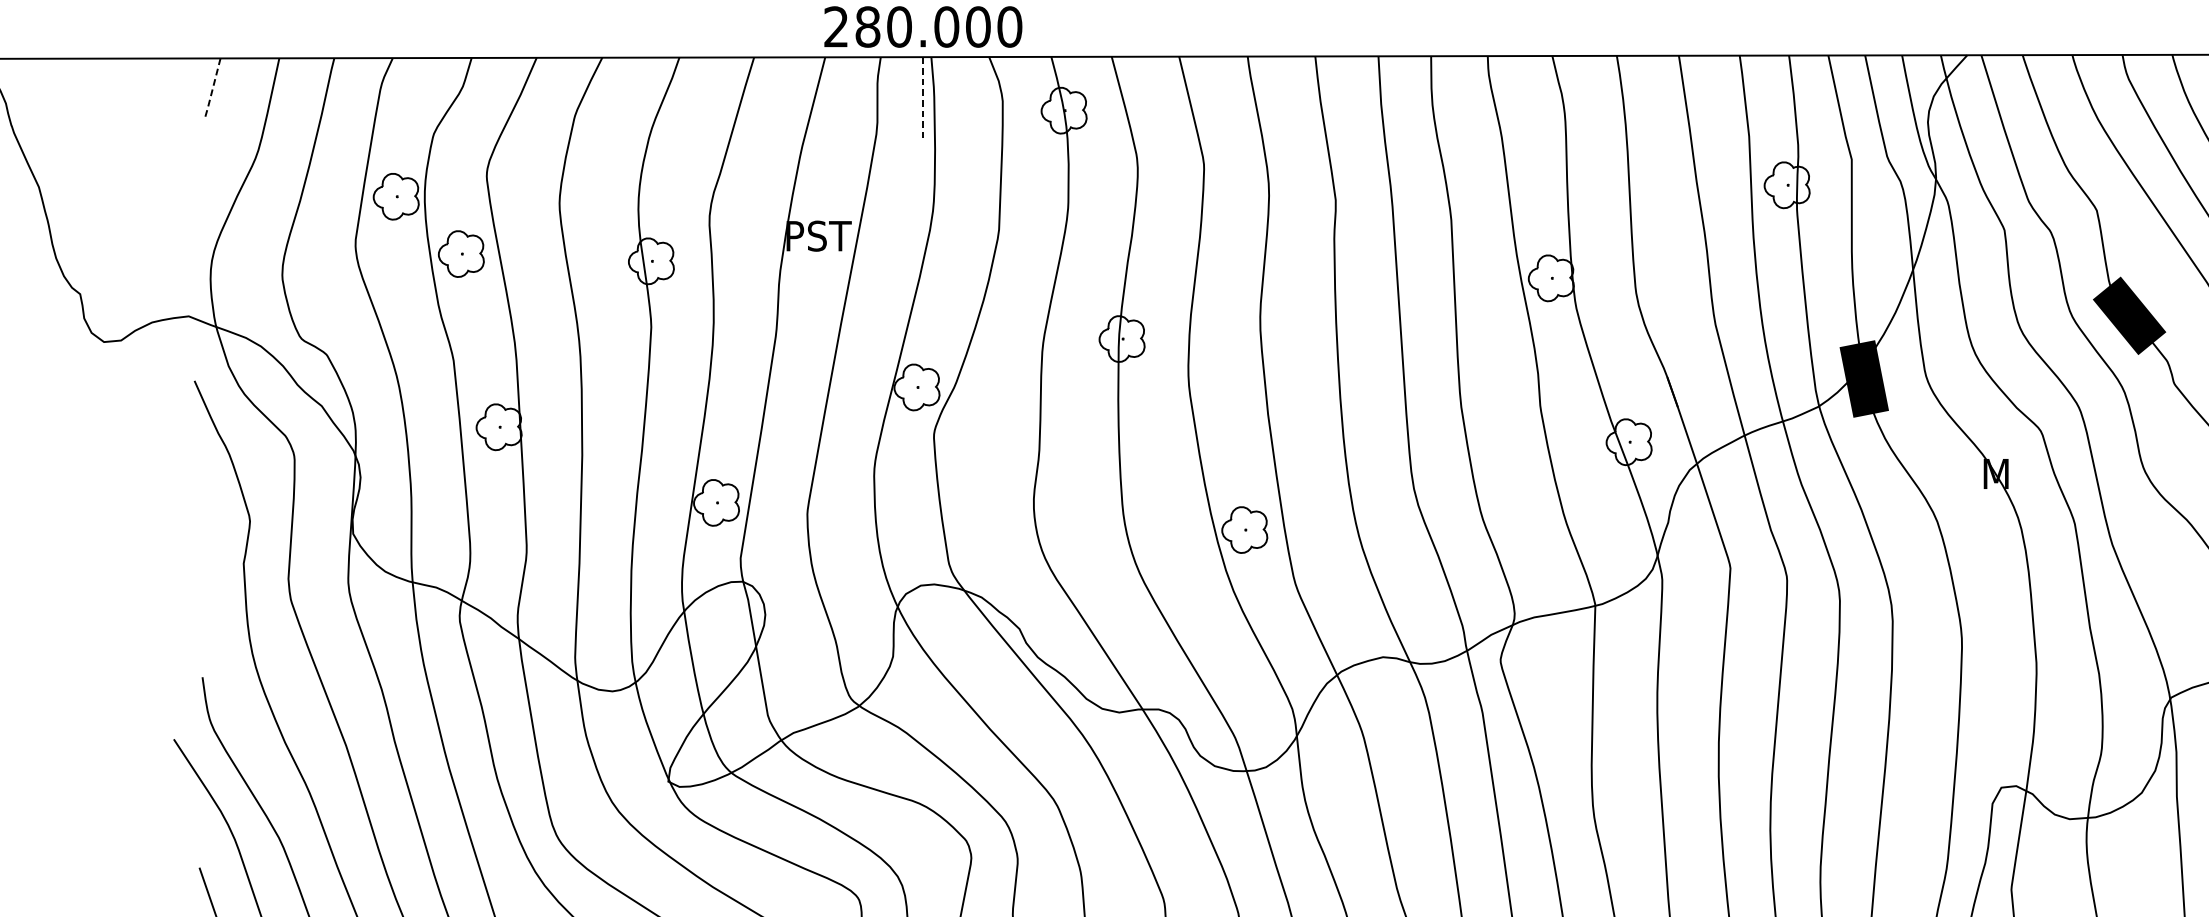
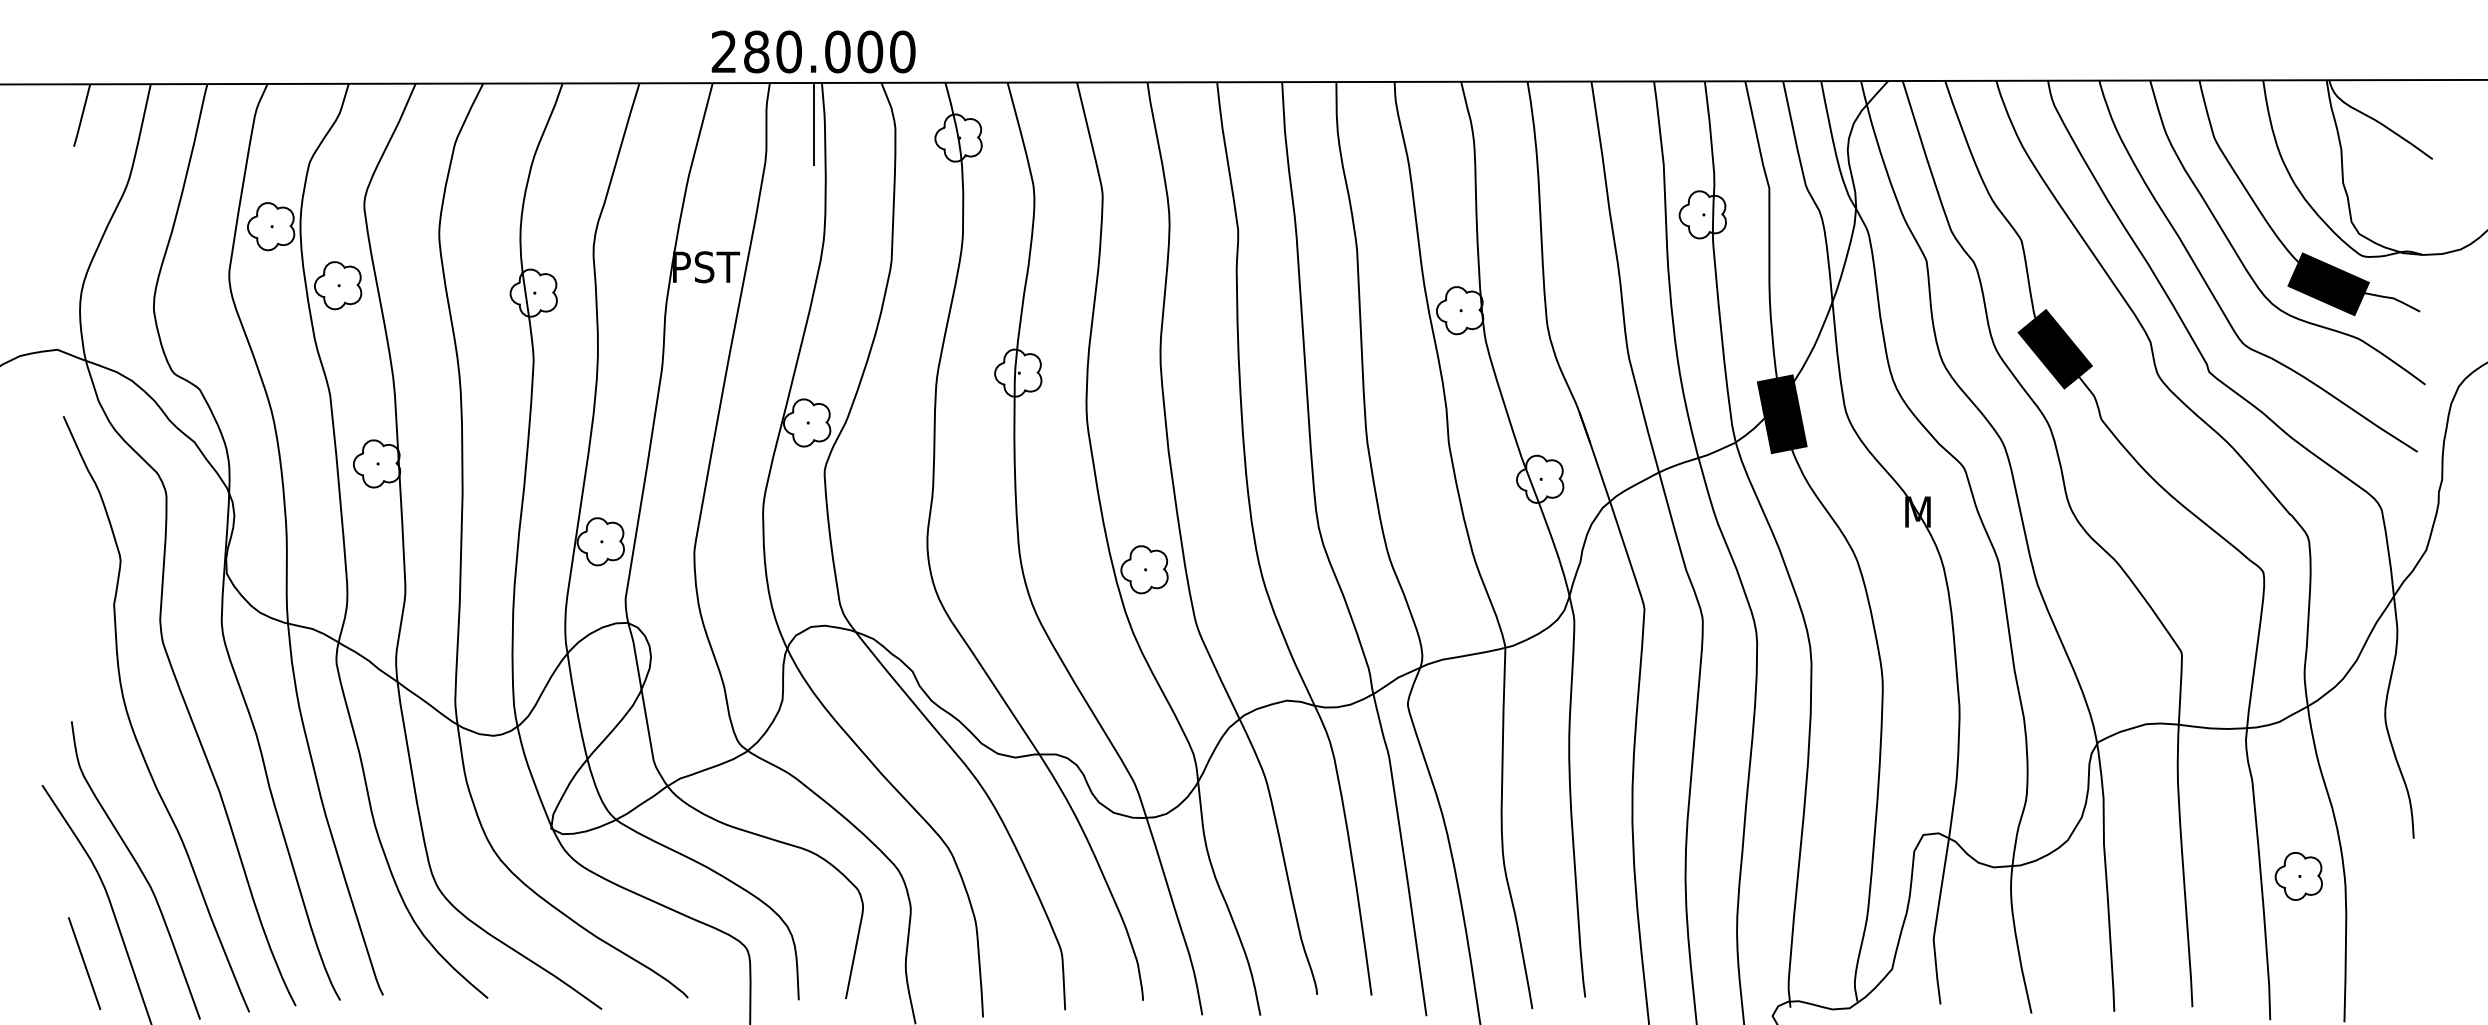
line: (212, 89) -> (81, 116), dashed -> solid
line: (923, 97) -> (813, 124), dashed -> solid

